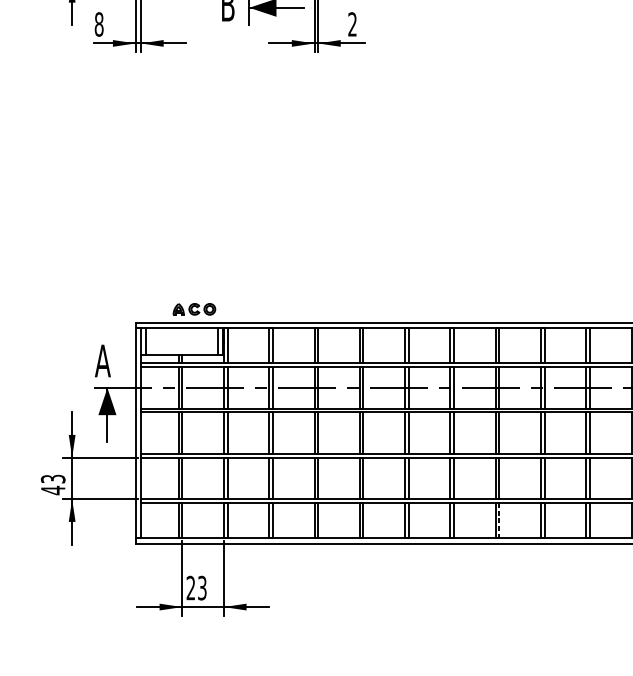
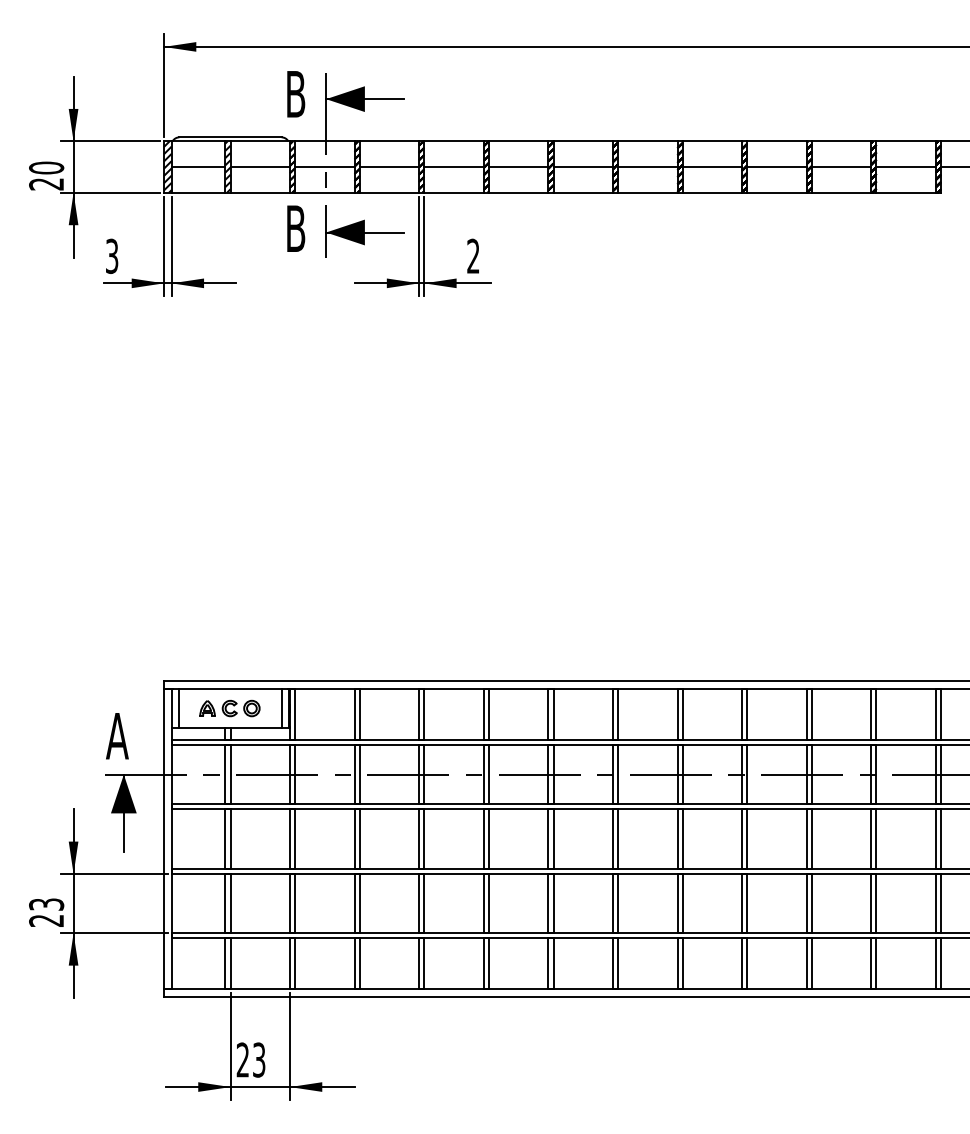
text: (98, 23) -> (111, 255), 8 -> 3
part: (194, 309) -> (229, 708), moved
text: (53, 490) -> (46, 920), 43 -> 23
line: (499, 521) -> (682, 964), dashed -> solid

